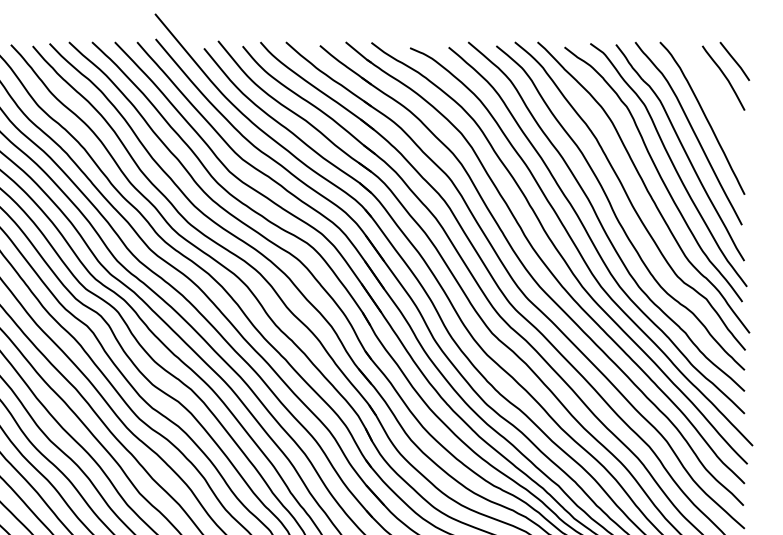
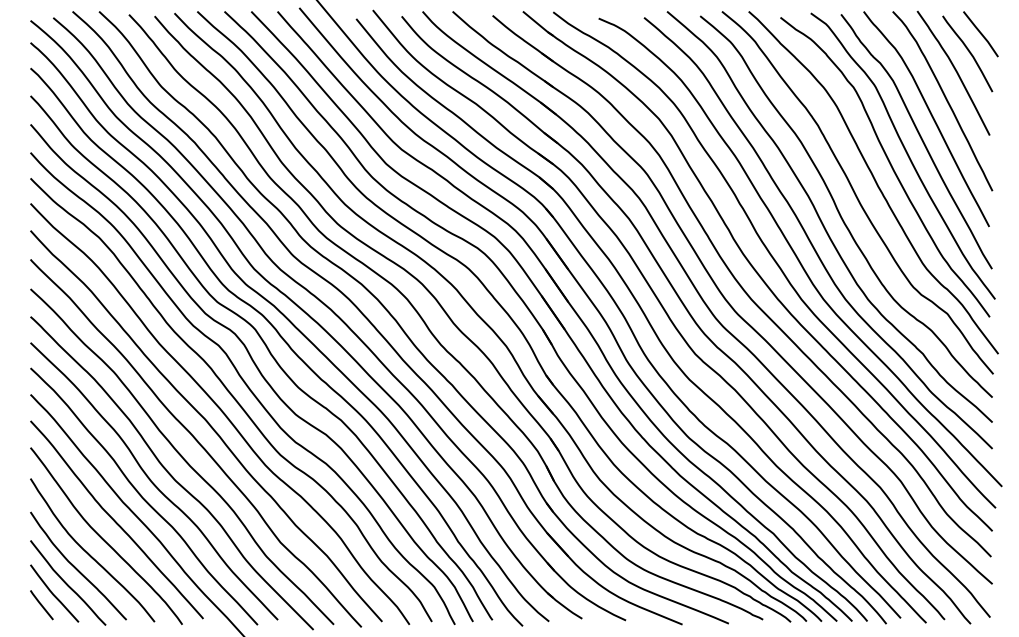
curve: (713, 93) -> (955, 71), added

